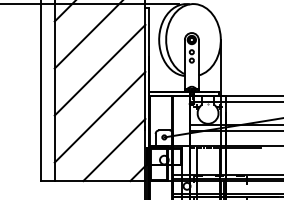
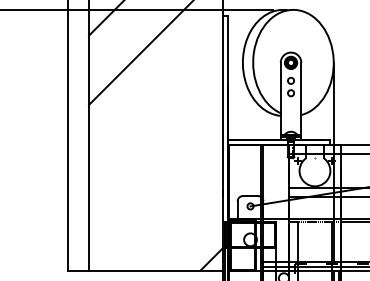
line: (99, 69) -> (154, 106), removed
line: (99, 116) -> (154, 175), removed
line: (114, 149) -> (177, 224), removed

